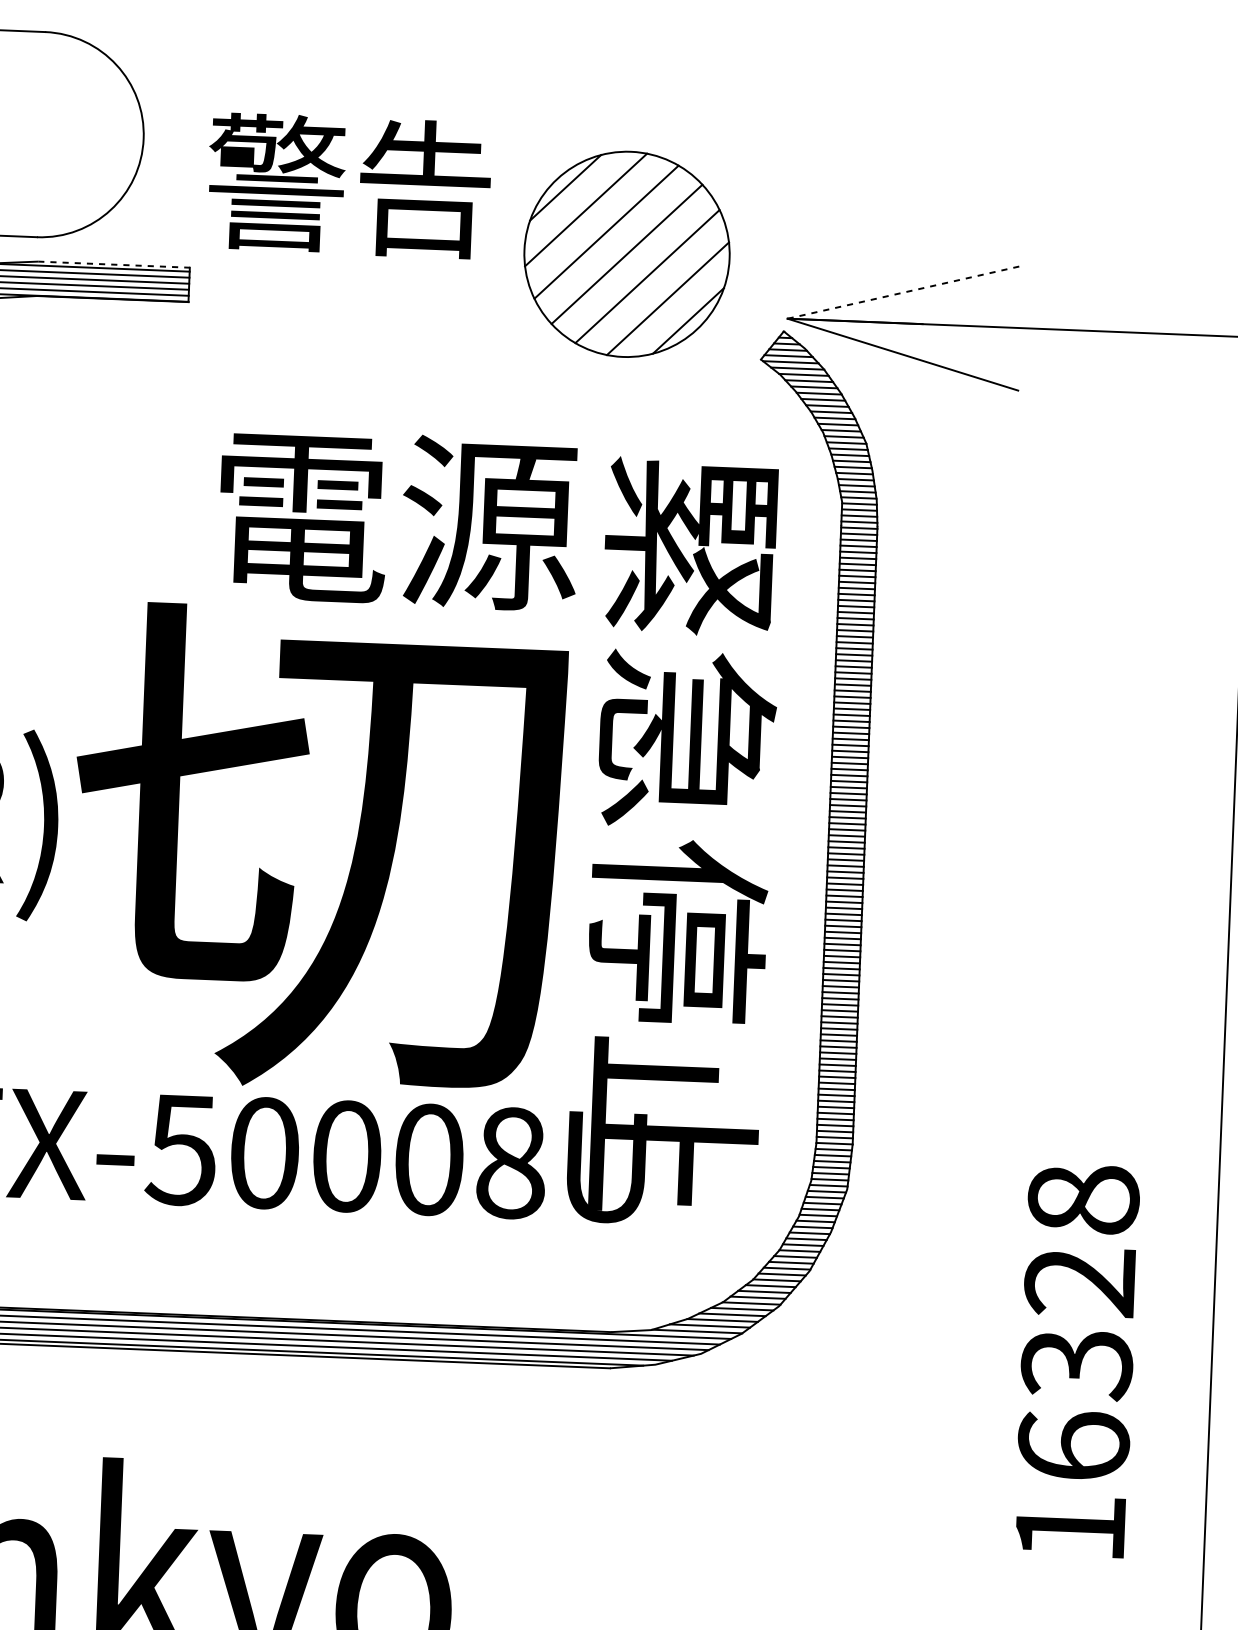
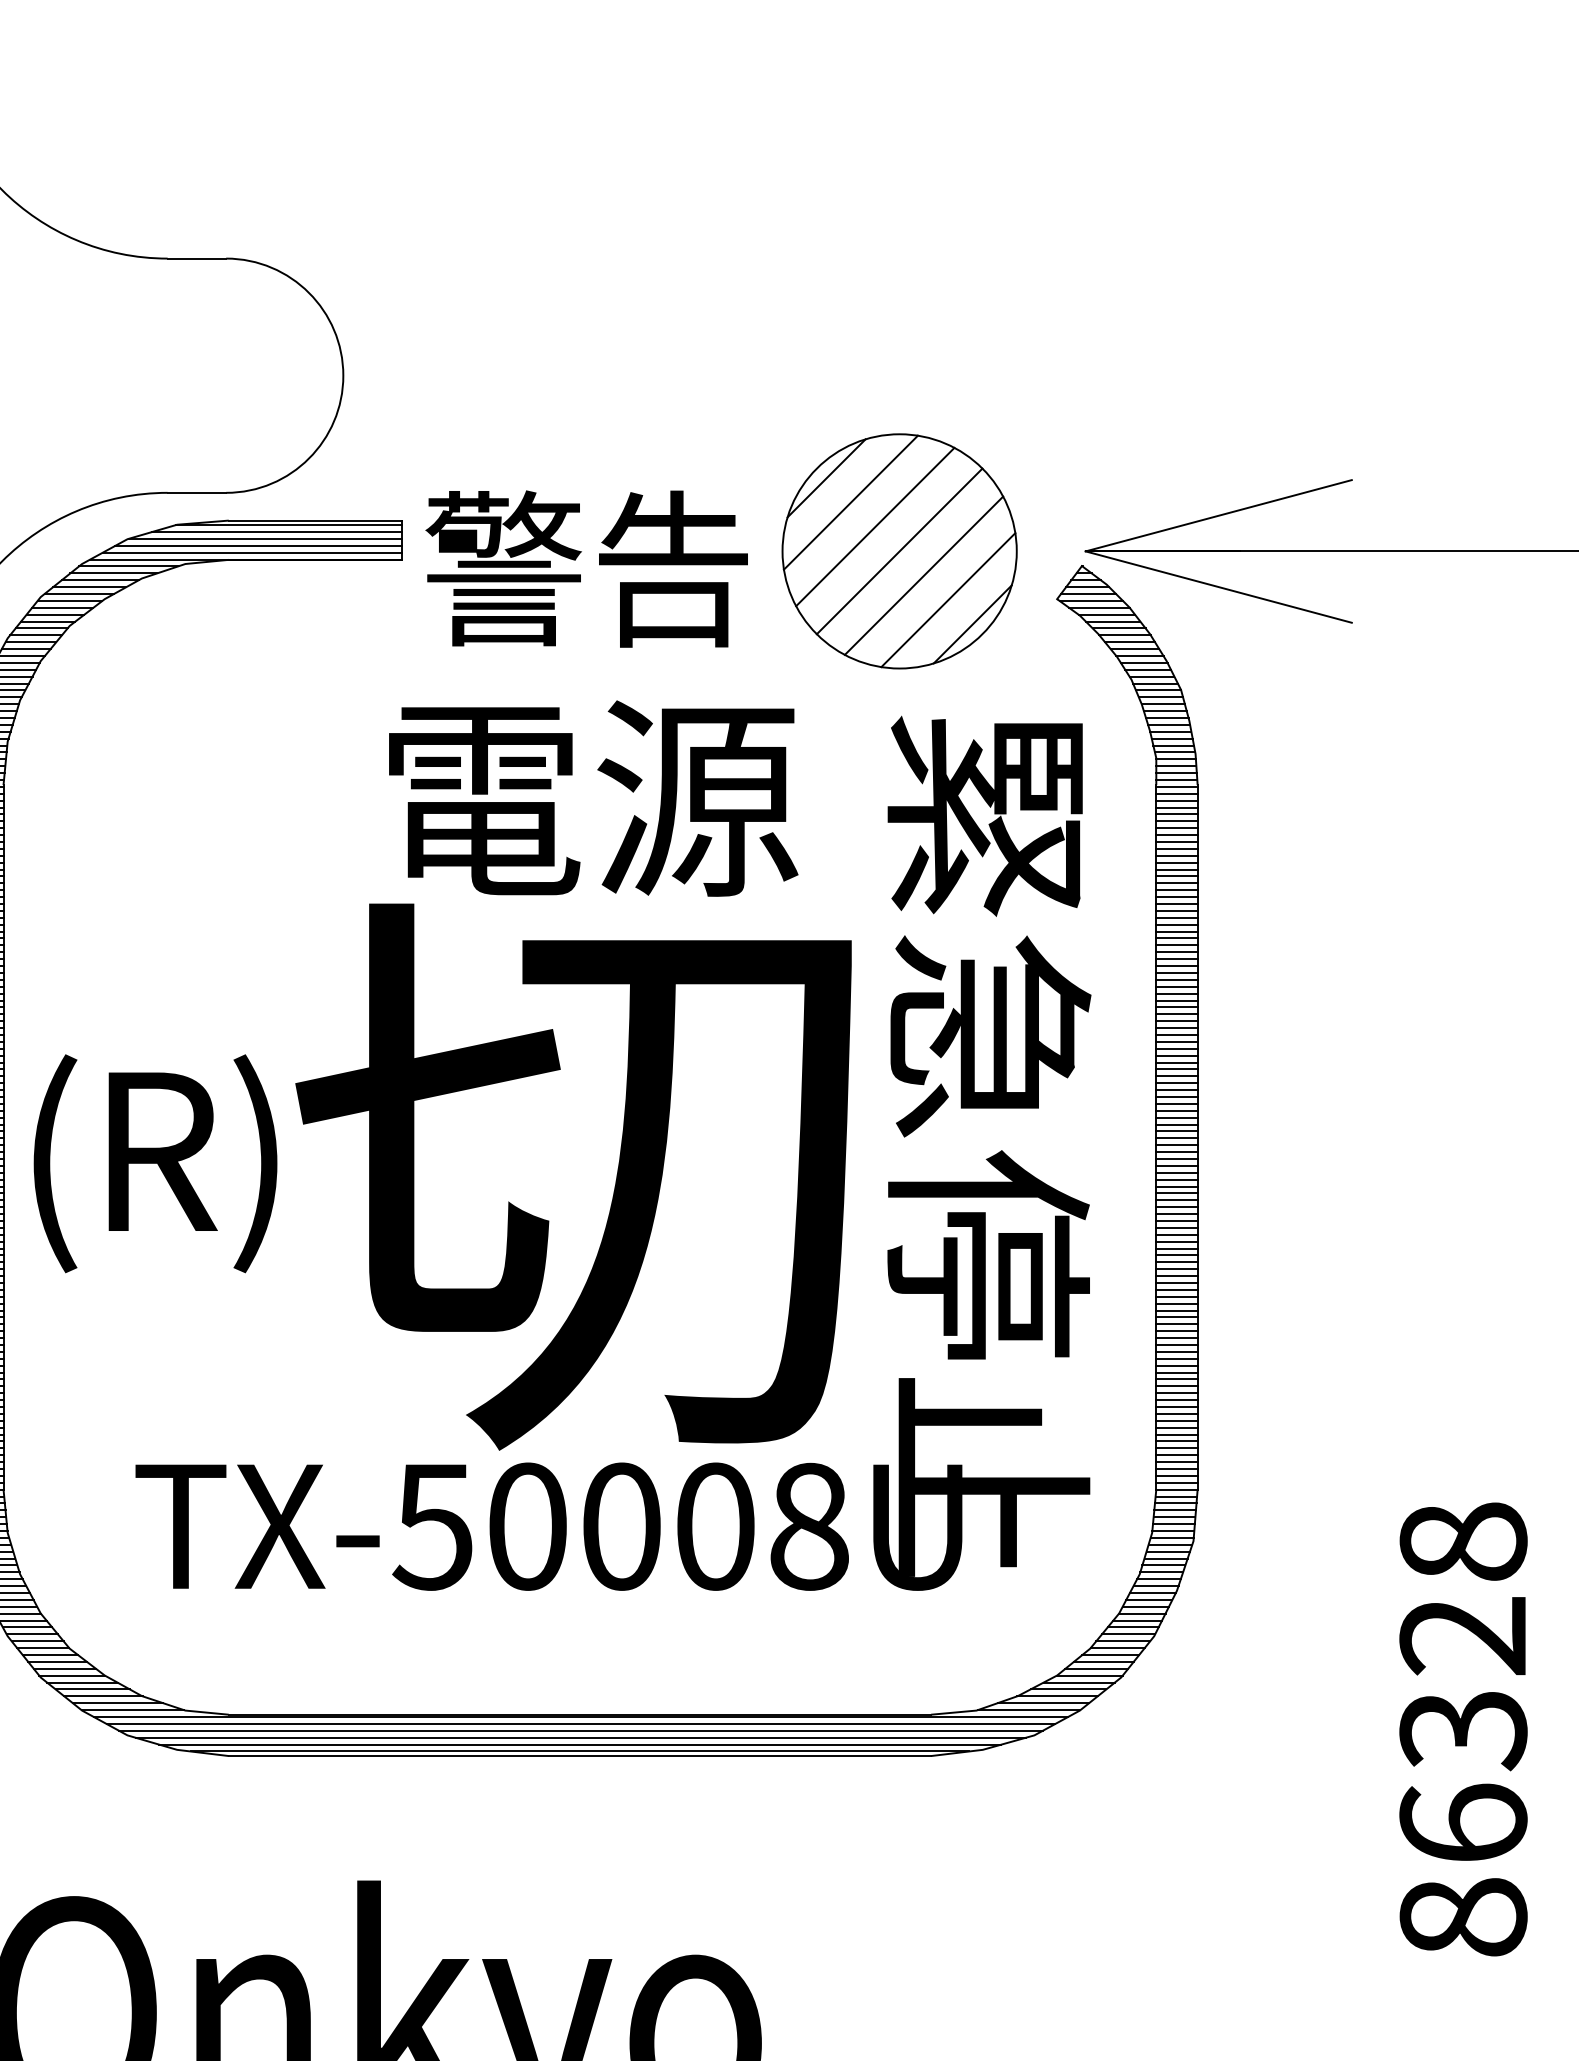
text: (348, 185) -> (586, 568), moved
part: (626, 254) -> (899, 551), moved
line: (114, 264) -> (315, 520), dashed -> solid
line: (905, 291) -> (1218, 515), dashed -> solid
text: (398, 519) -> (593, 798), moved
text: (1070, 1528) -> (1463, 1917), 16328 -> 86328

